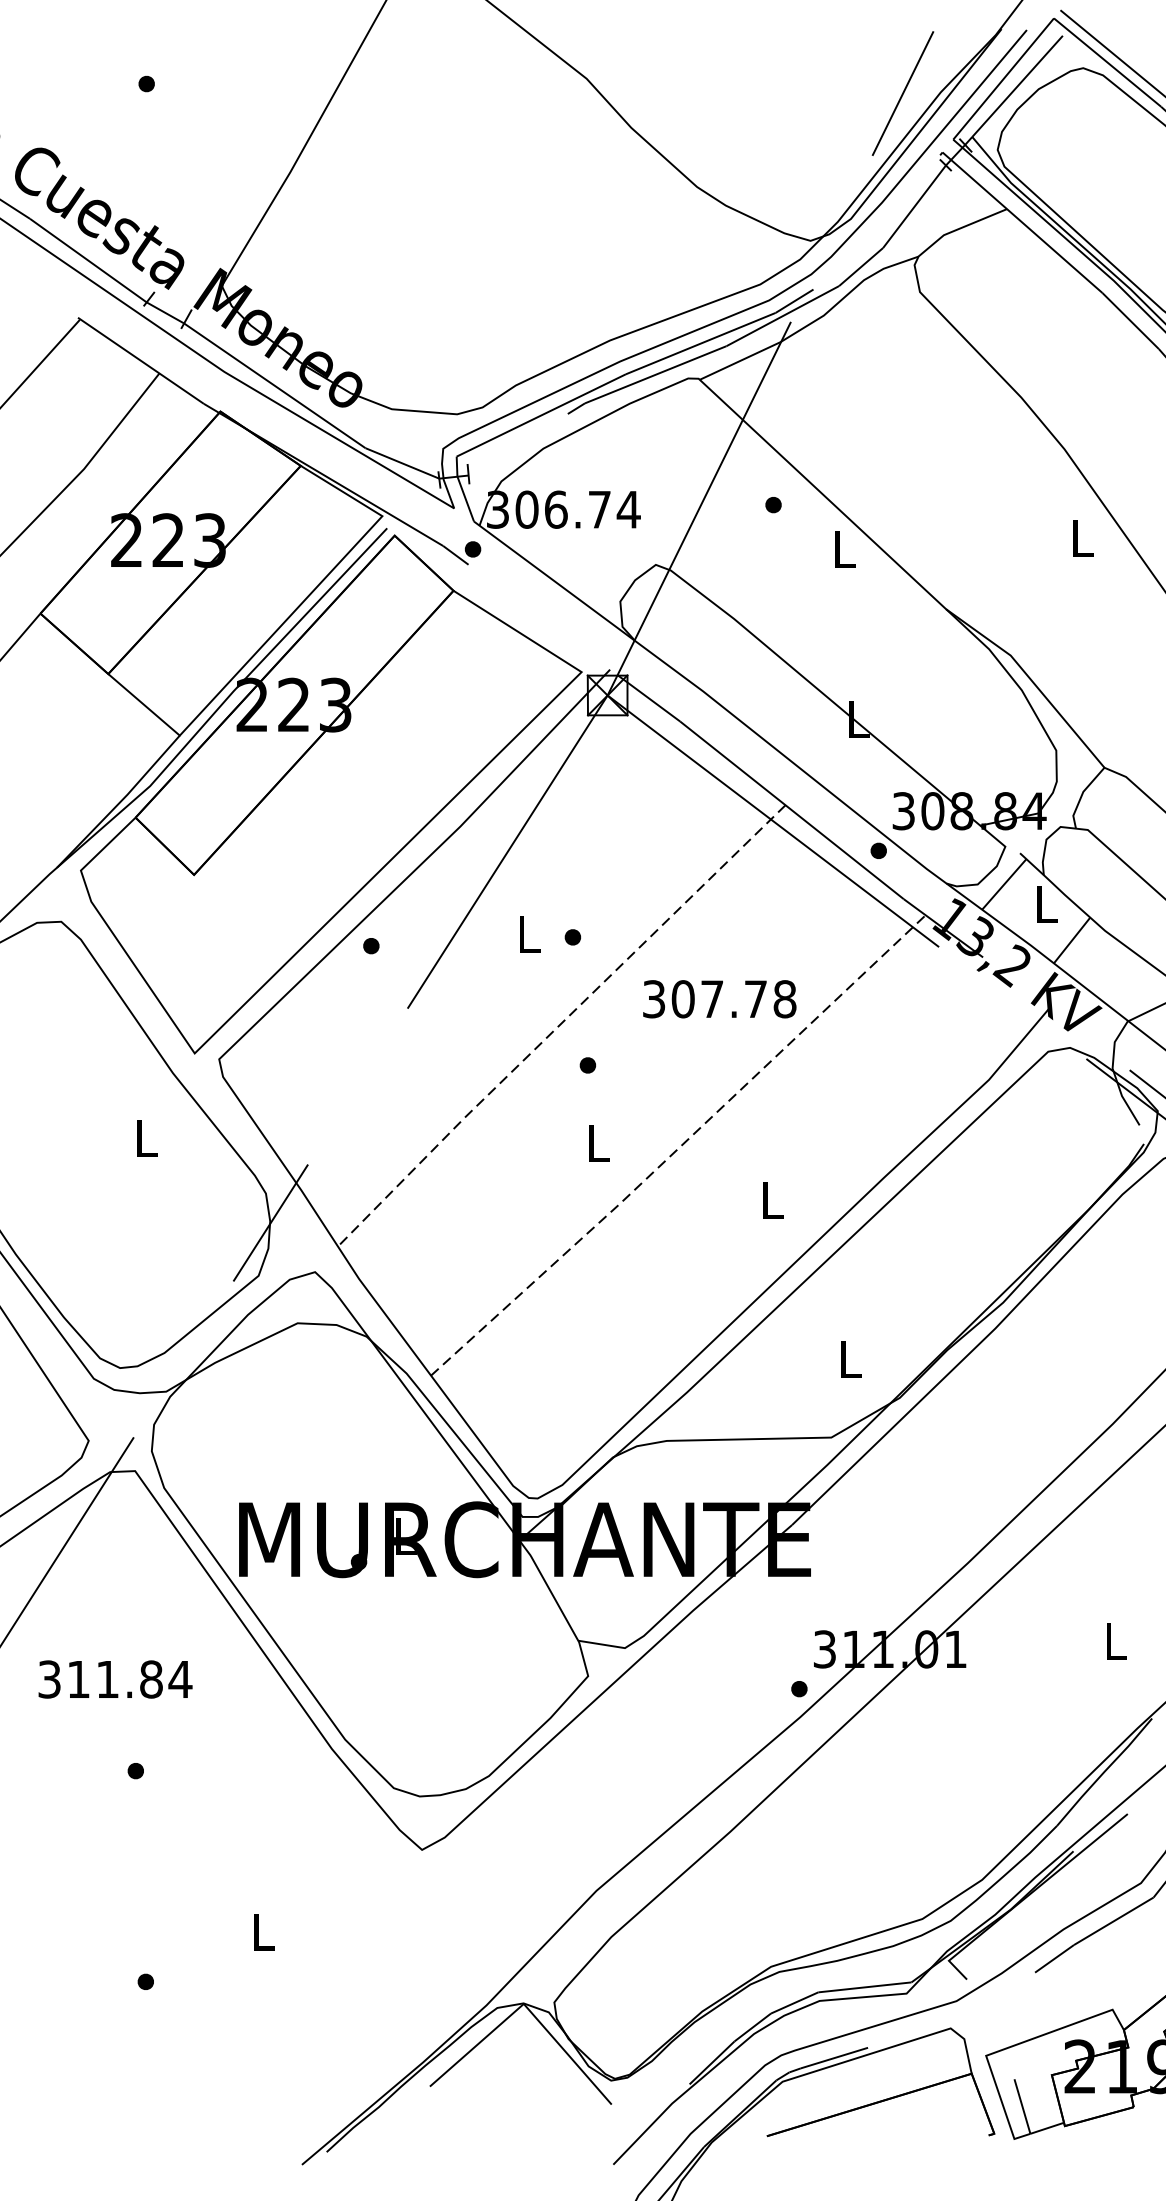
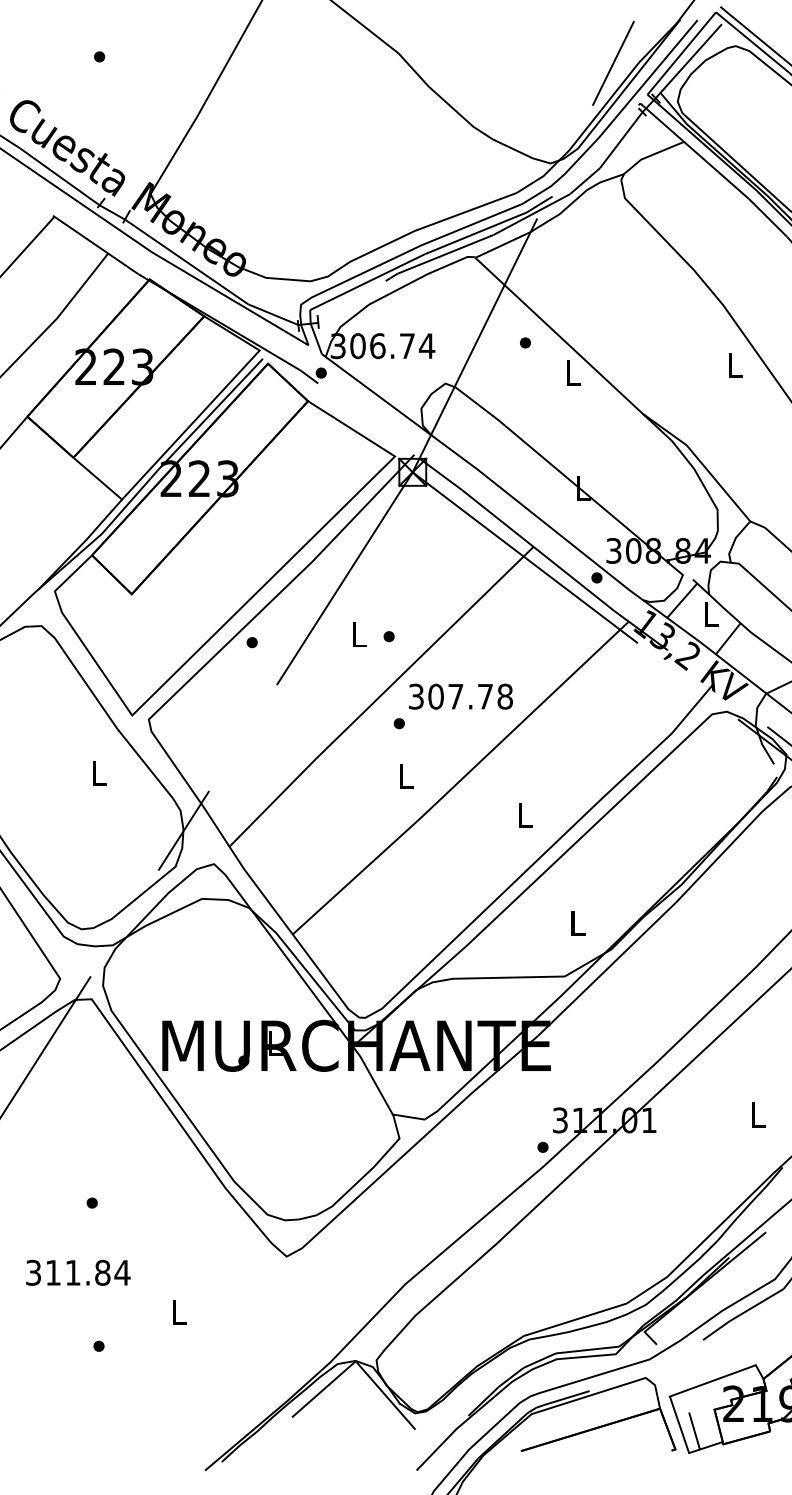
text: (719, 998) -> (460, 696), moved
line: (560, 1025) -> (380, 696), dashed -> solid
line: (679, 1147) -> (461, 779), dashed -> solid
text: (115, 1678) -> (78, 1272), moved

